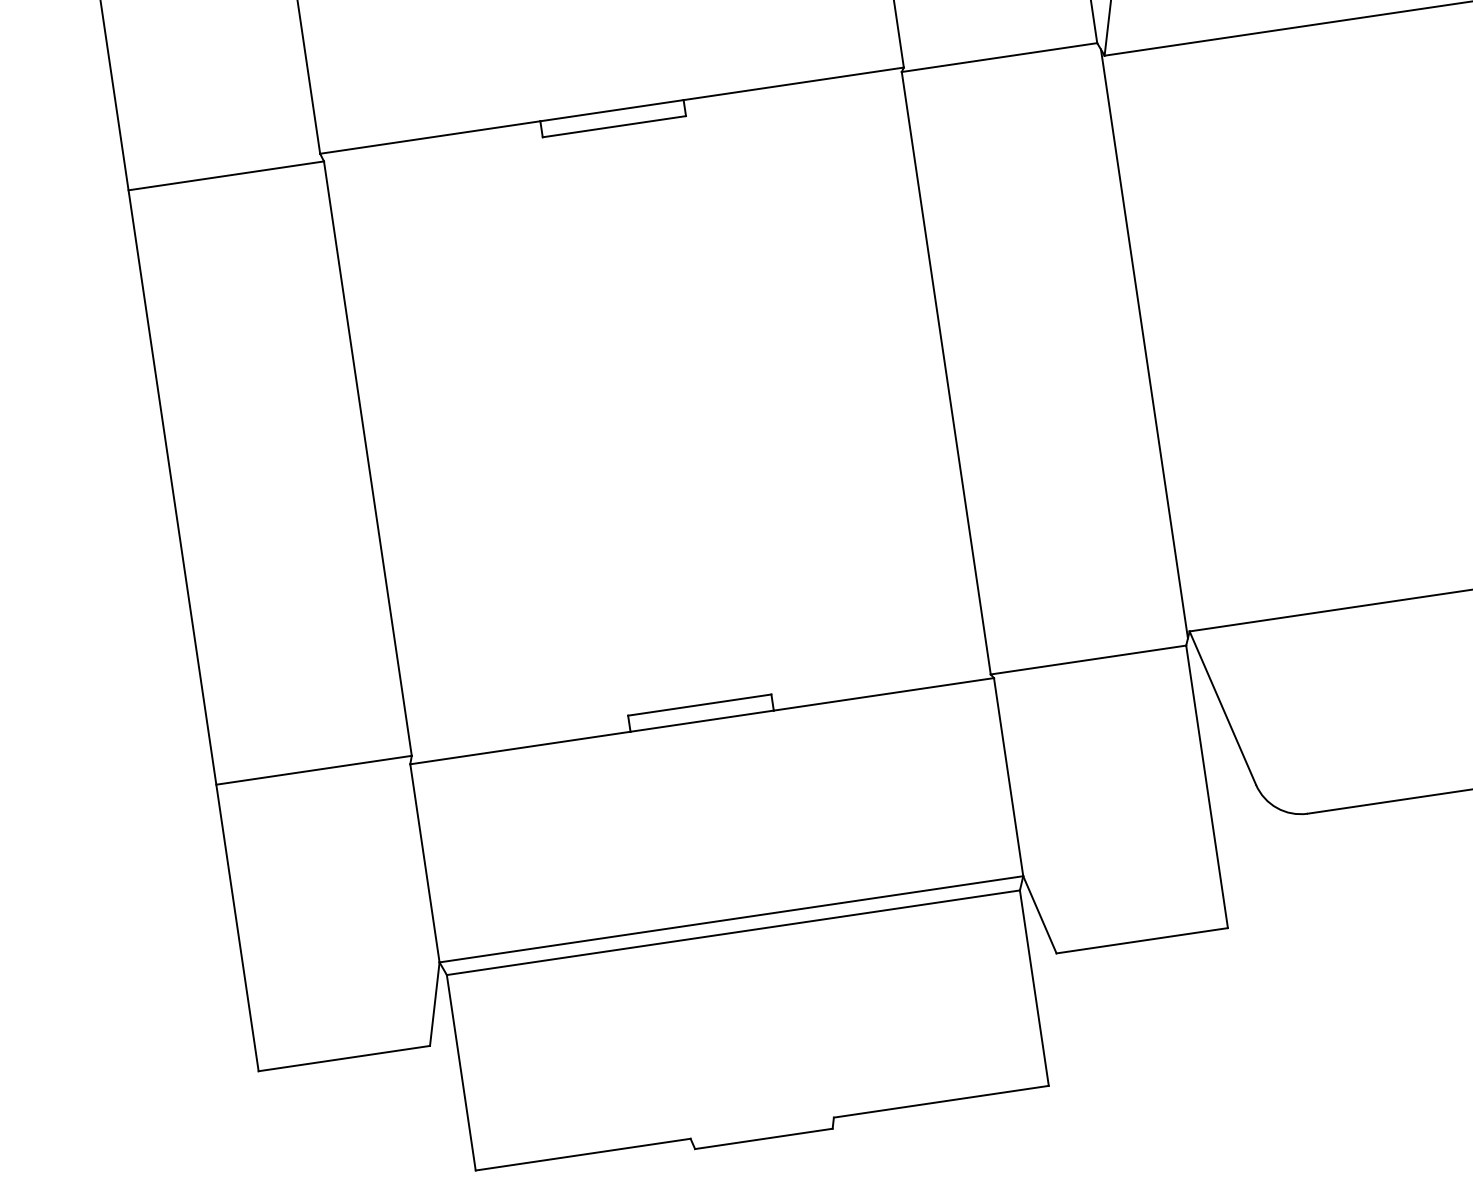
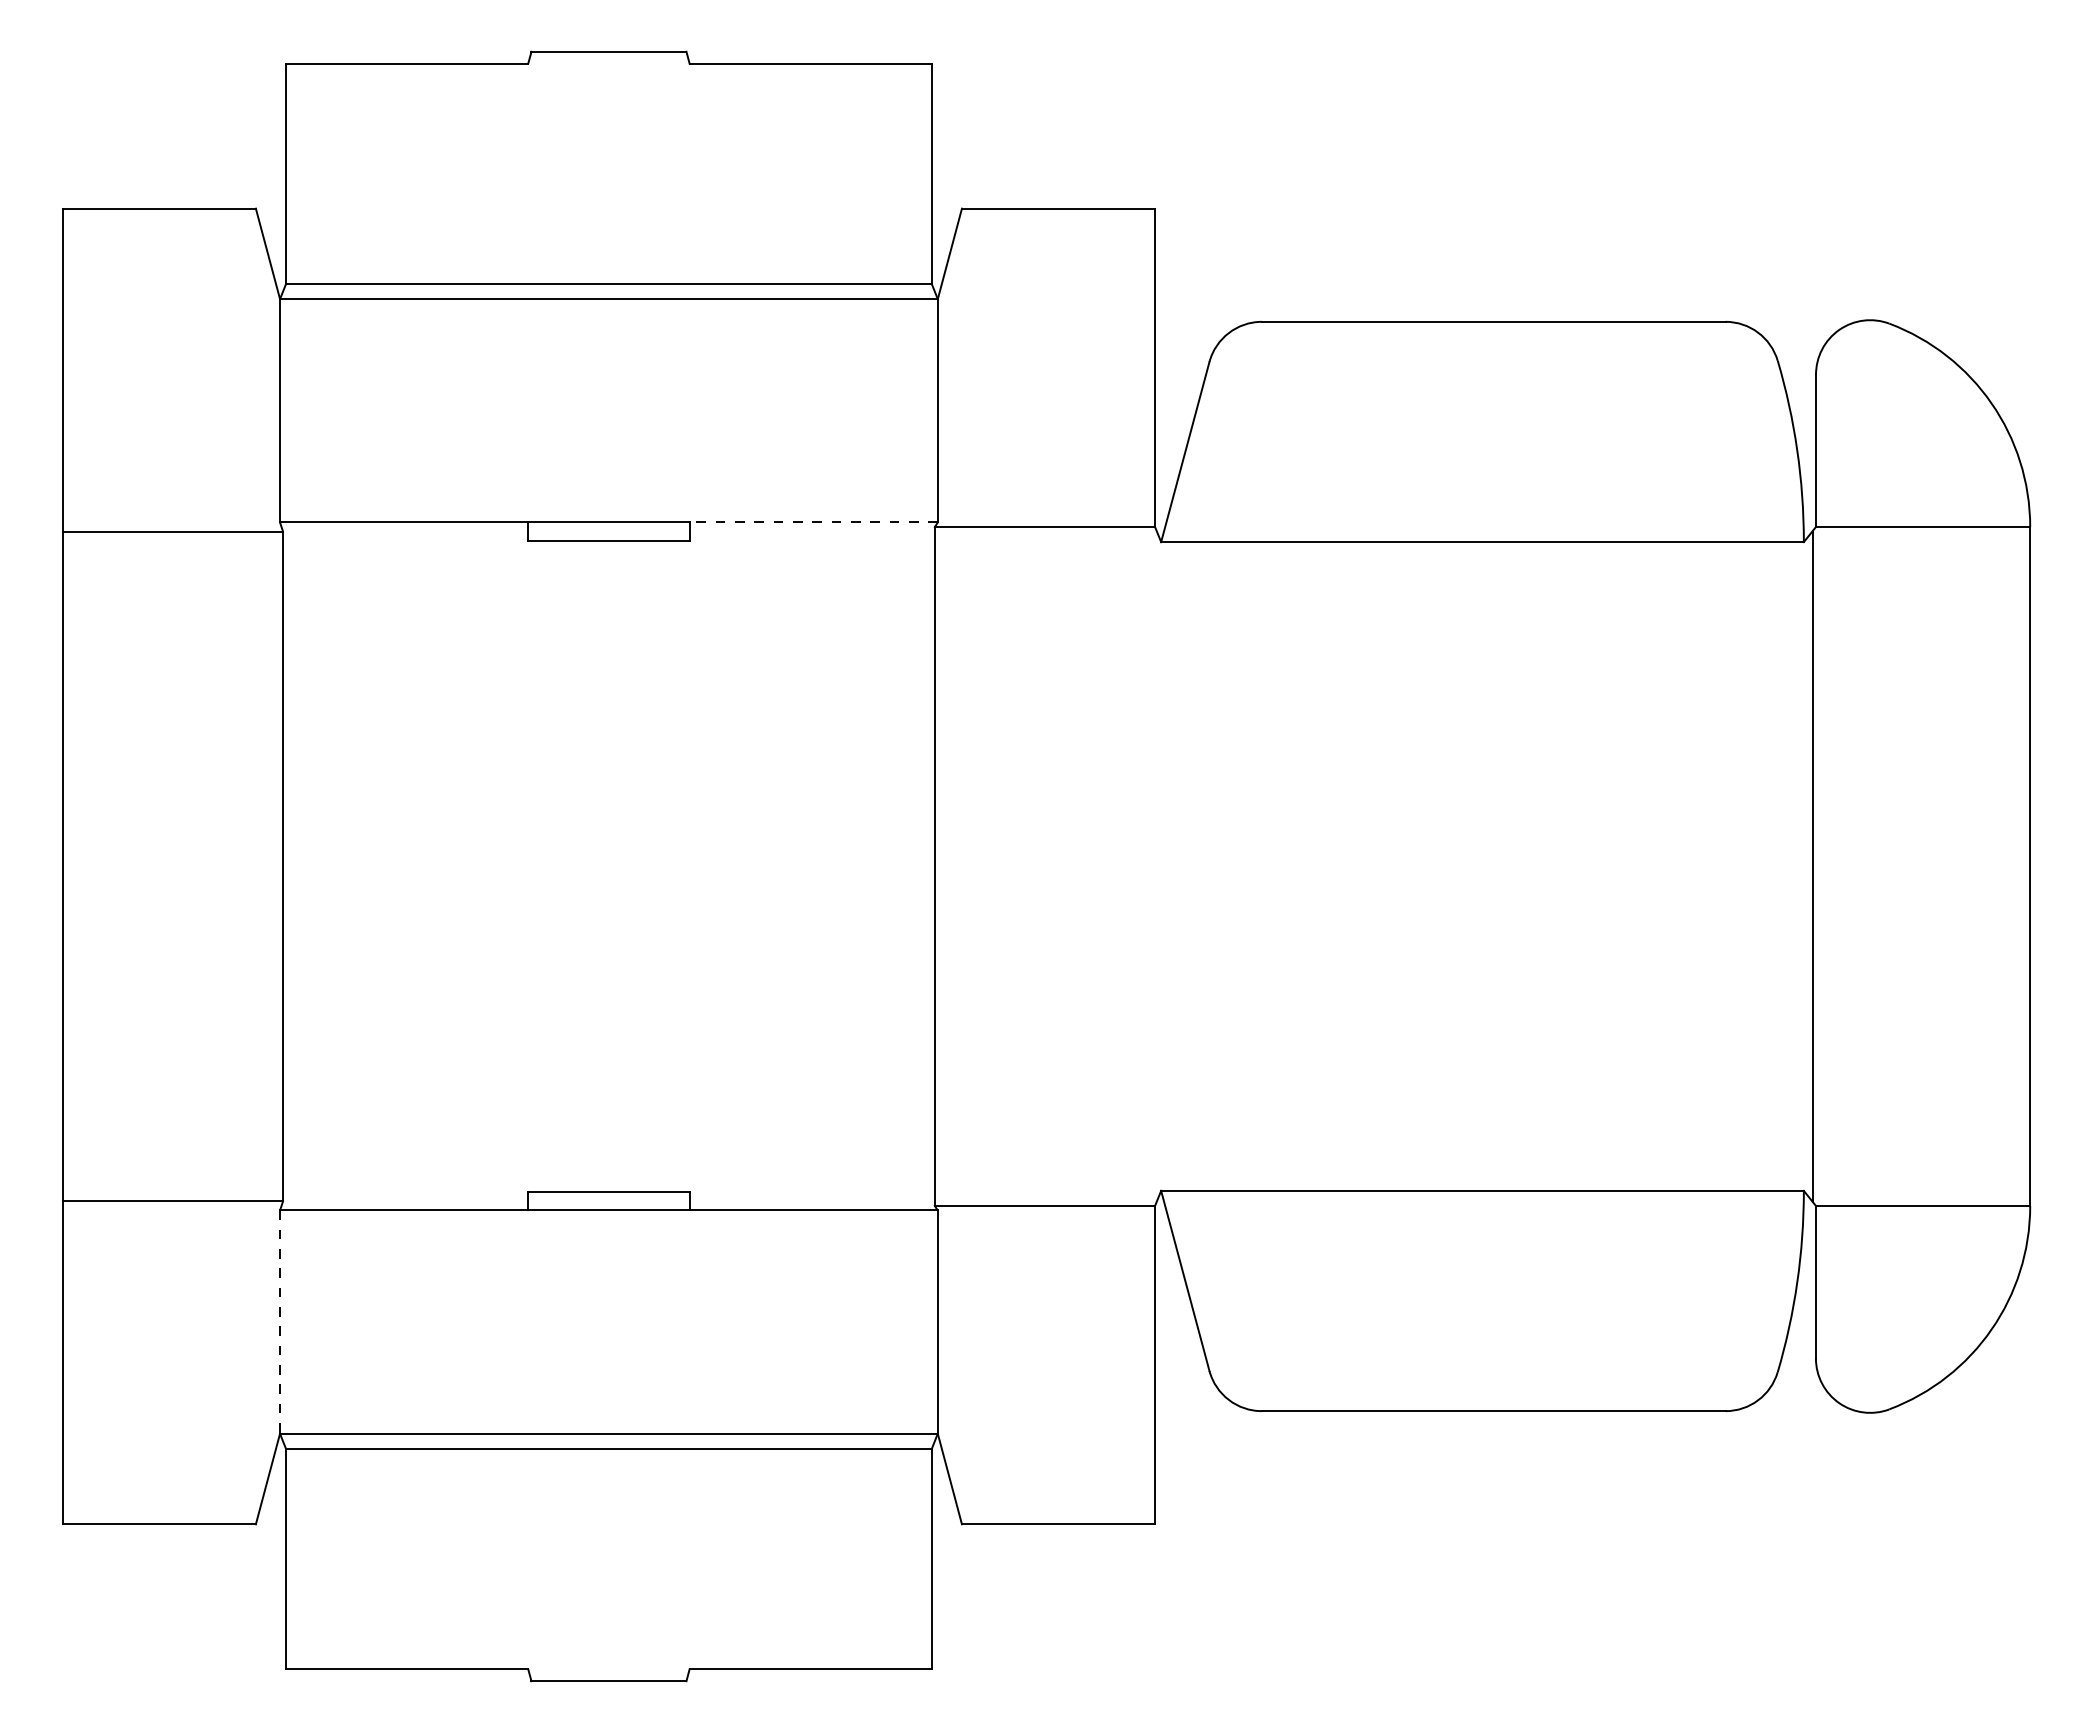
line: (793, 83) -> (813, 522), solid -> dashed
line: (1144, 343) -> (1158, 866), removed
line: (425, 863) -> (280, 1322), solid -> dashed

